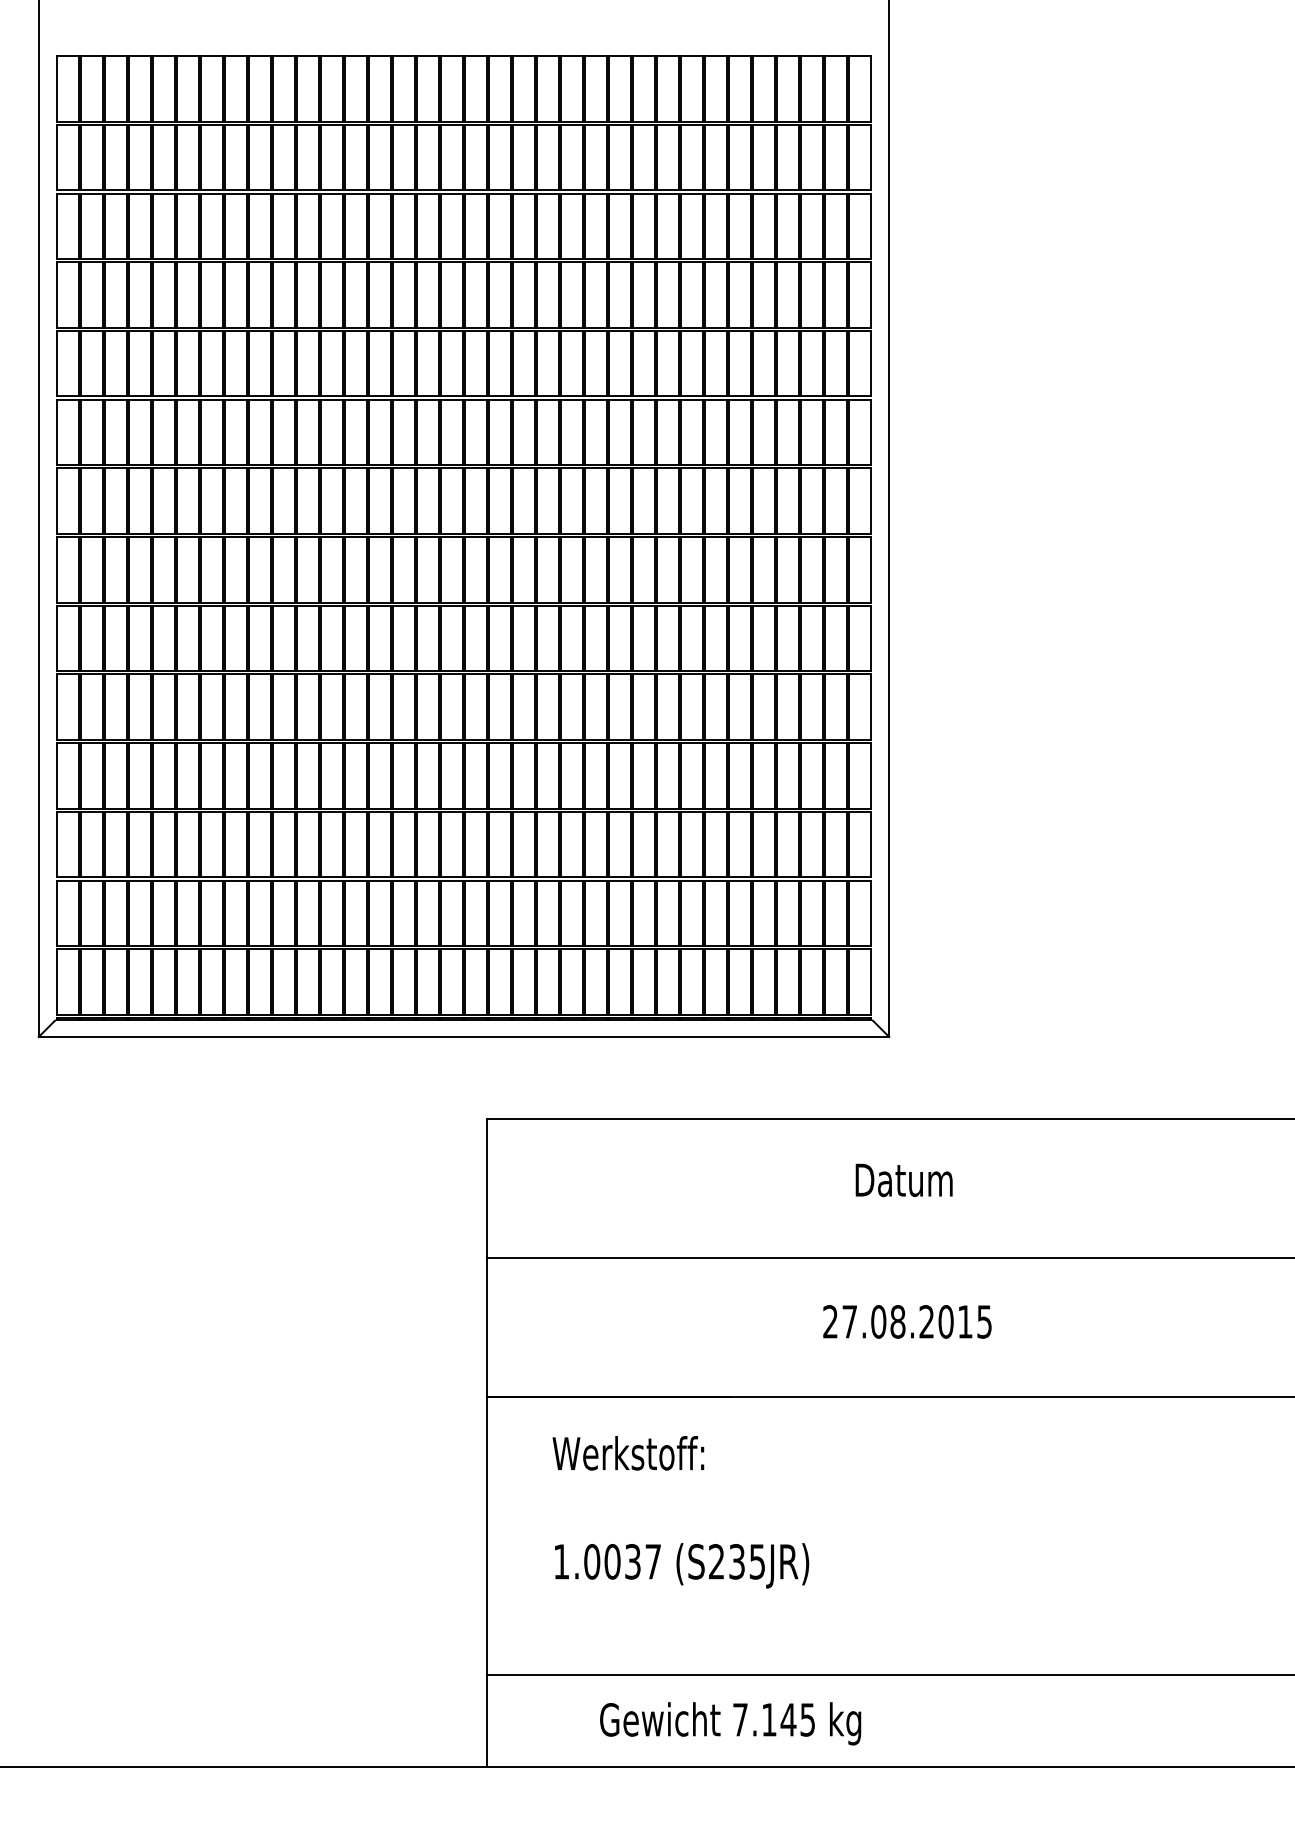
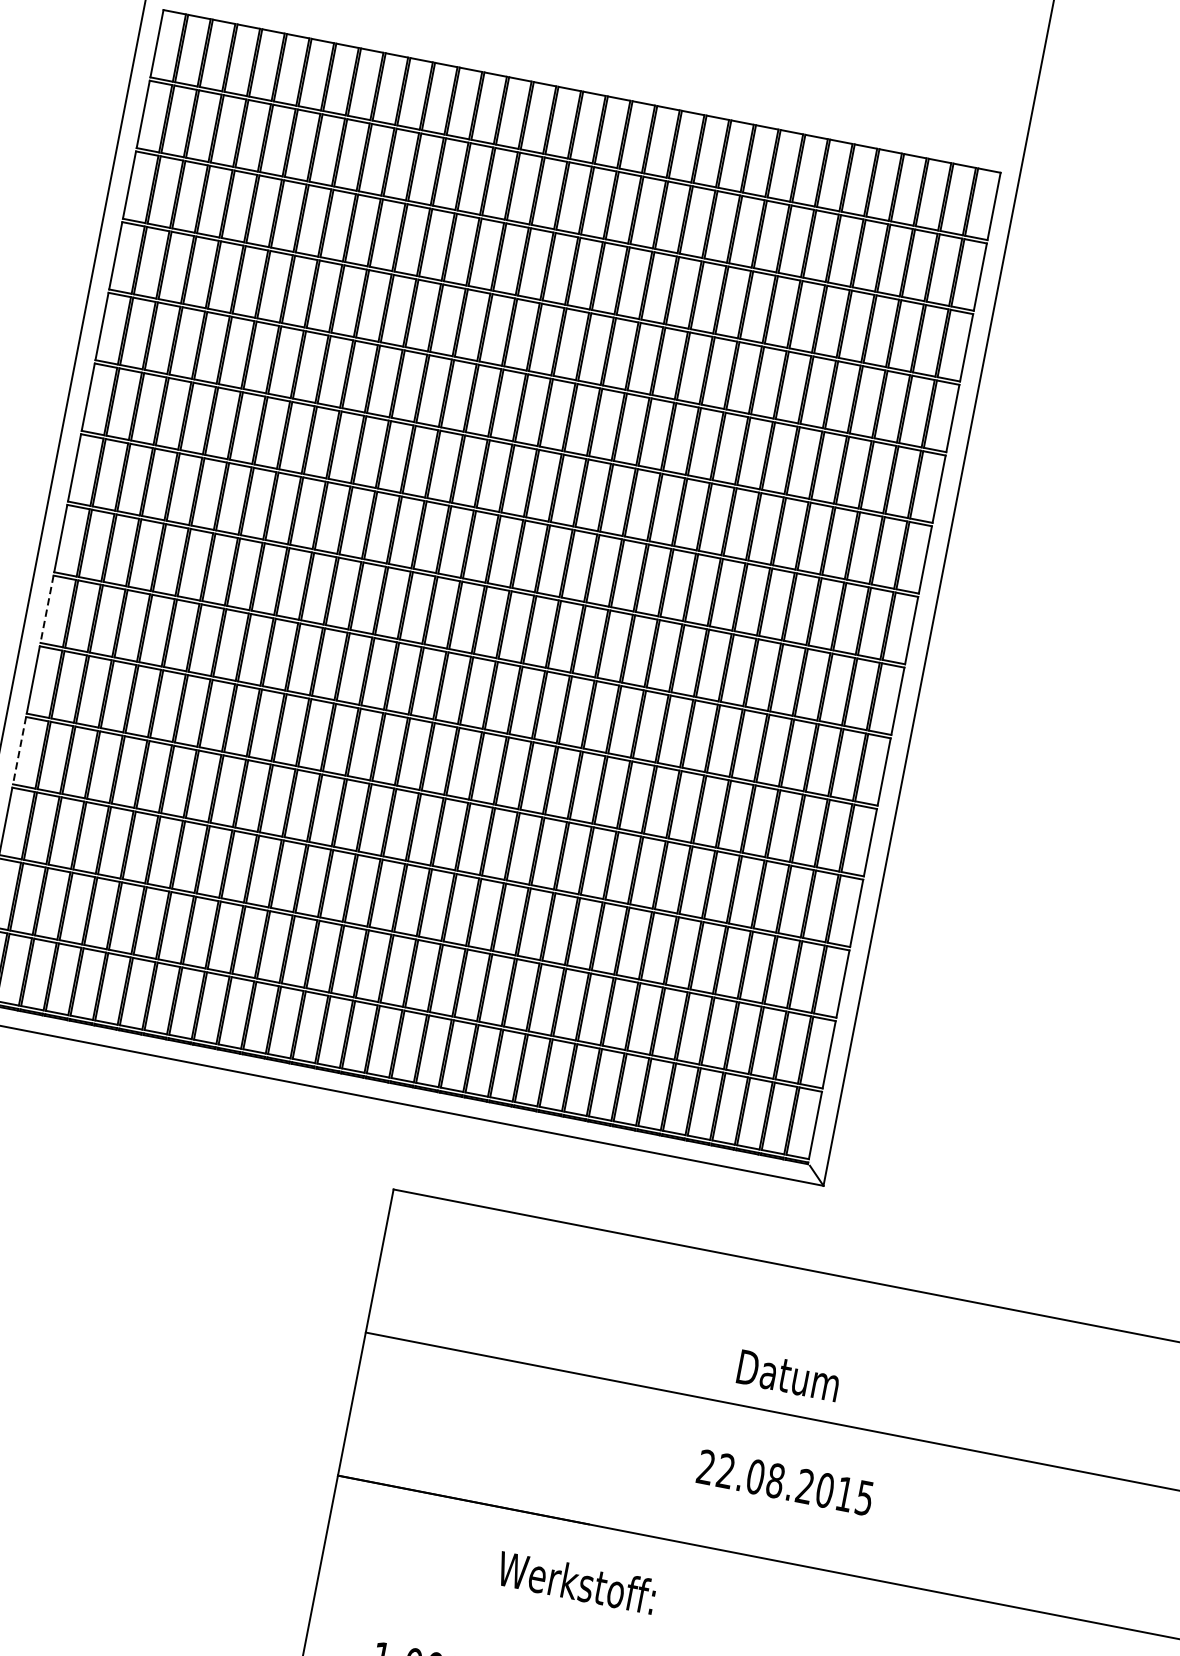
line: (57, 638) -> (47, 609), solid -> dashed
line: (57, 775) -> (19, 750), solid -> dashed
text: (903, 1180) -> (787, 1376), moved
text: (849, 1321) -> (725, 1470), 27.08.2015 -> 22.08.2015
text: (628, 1453) -> (576, 1582), moved

